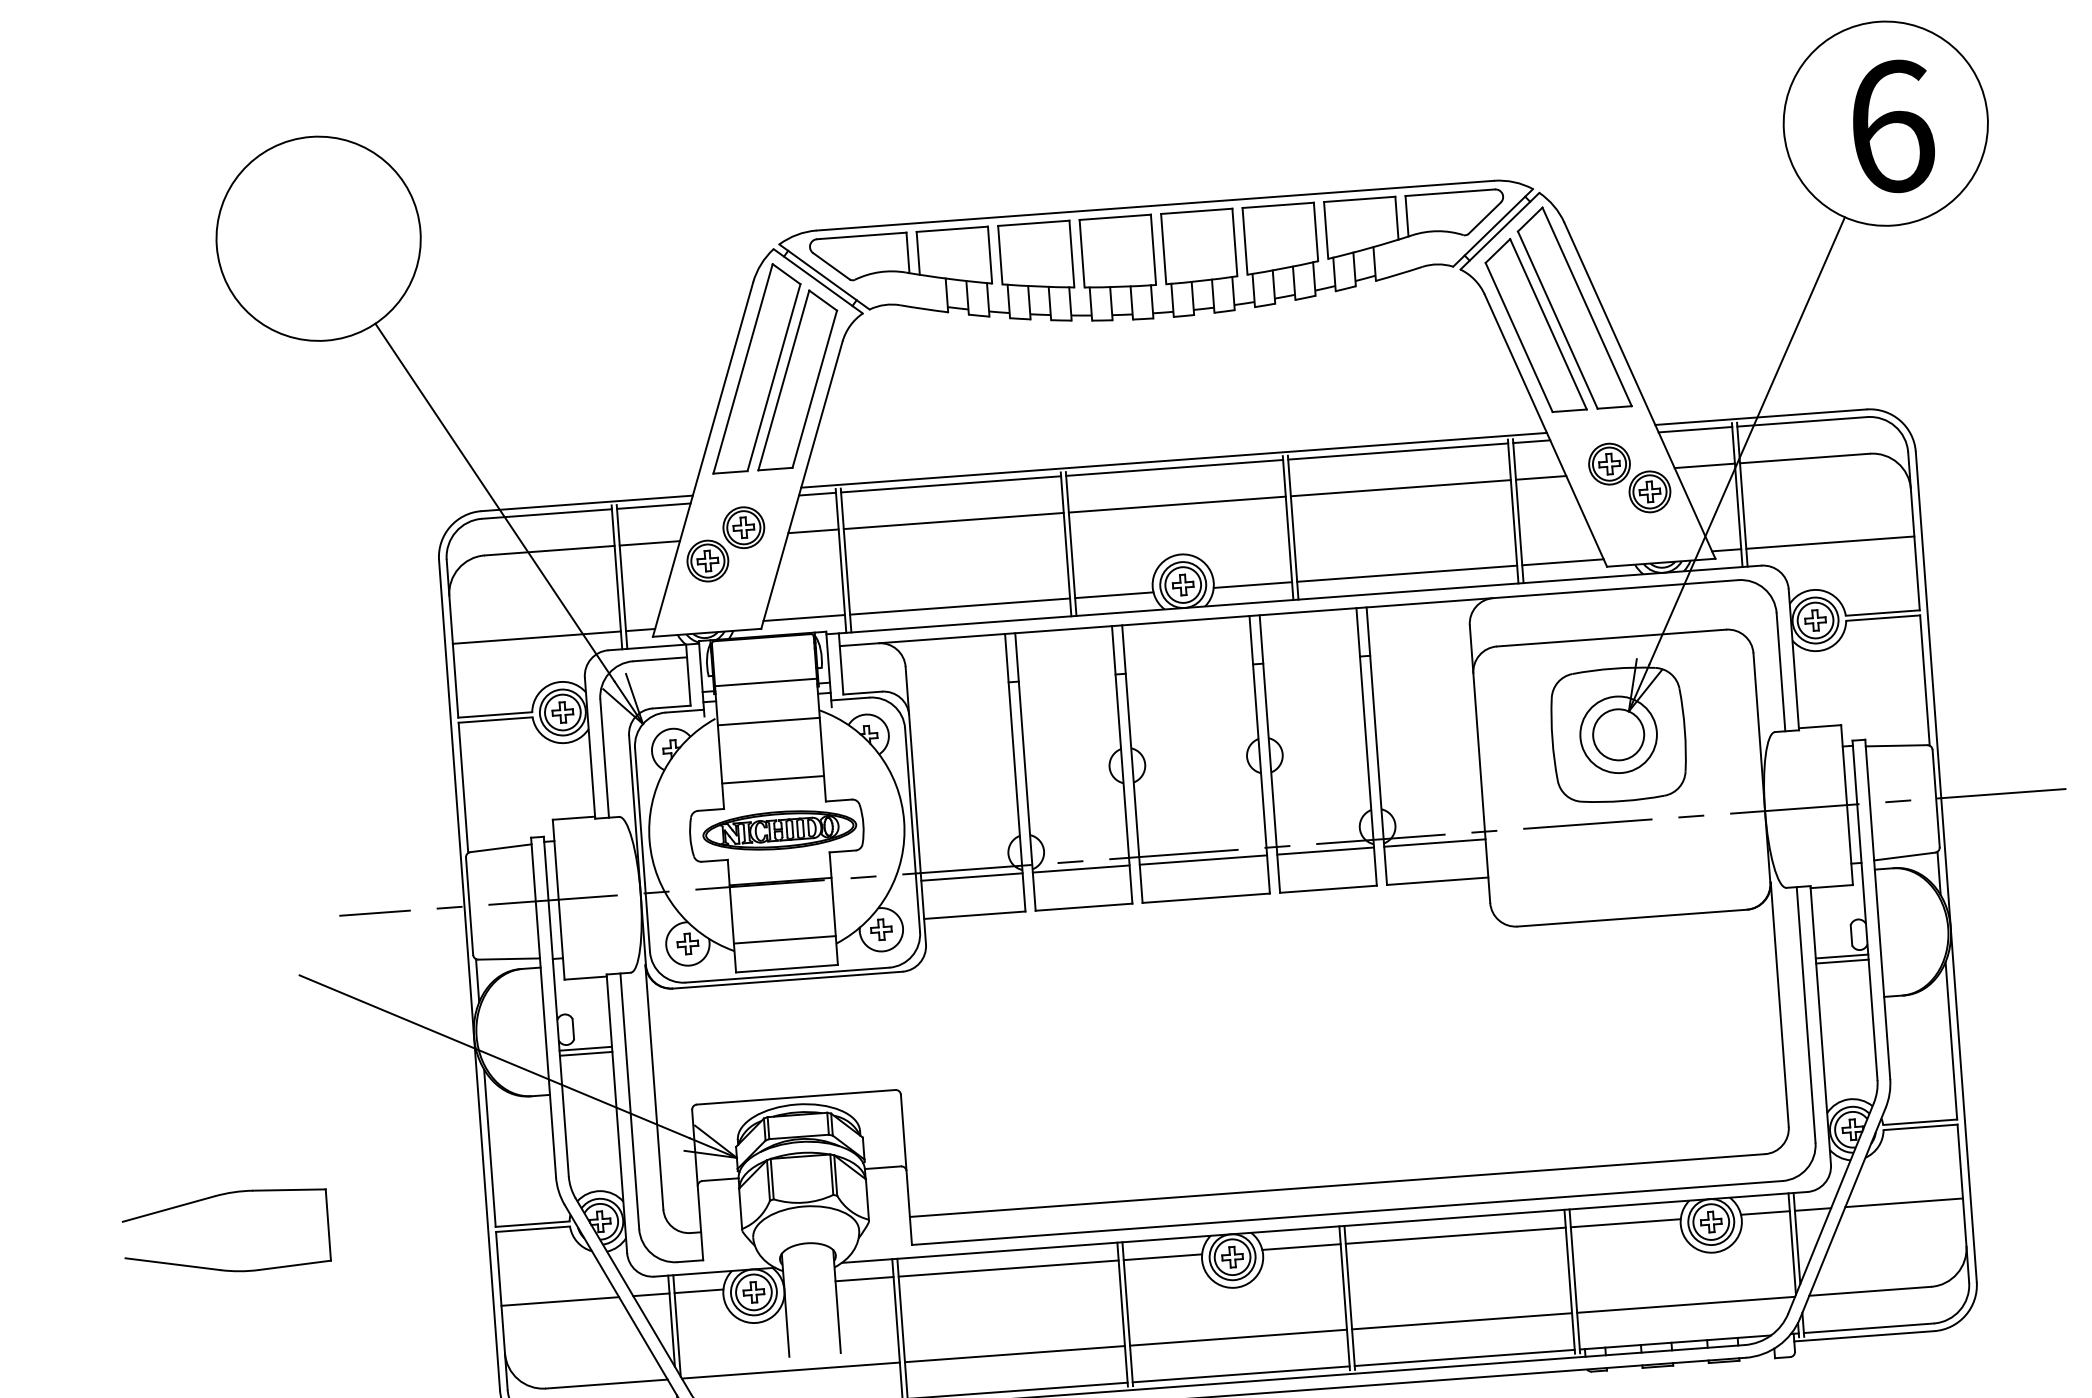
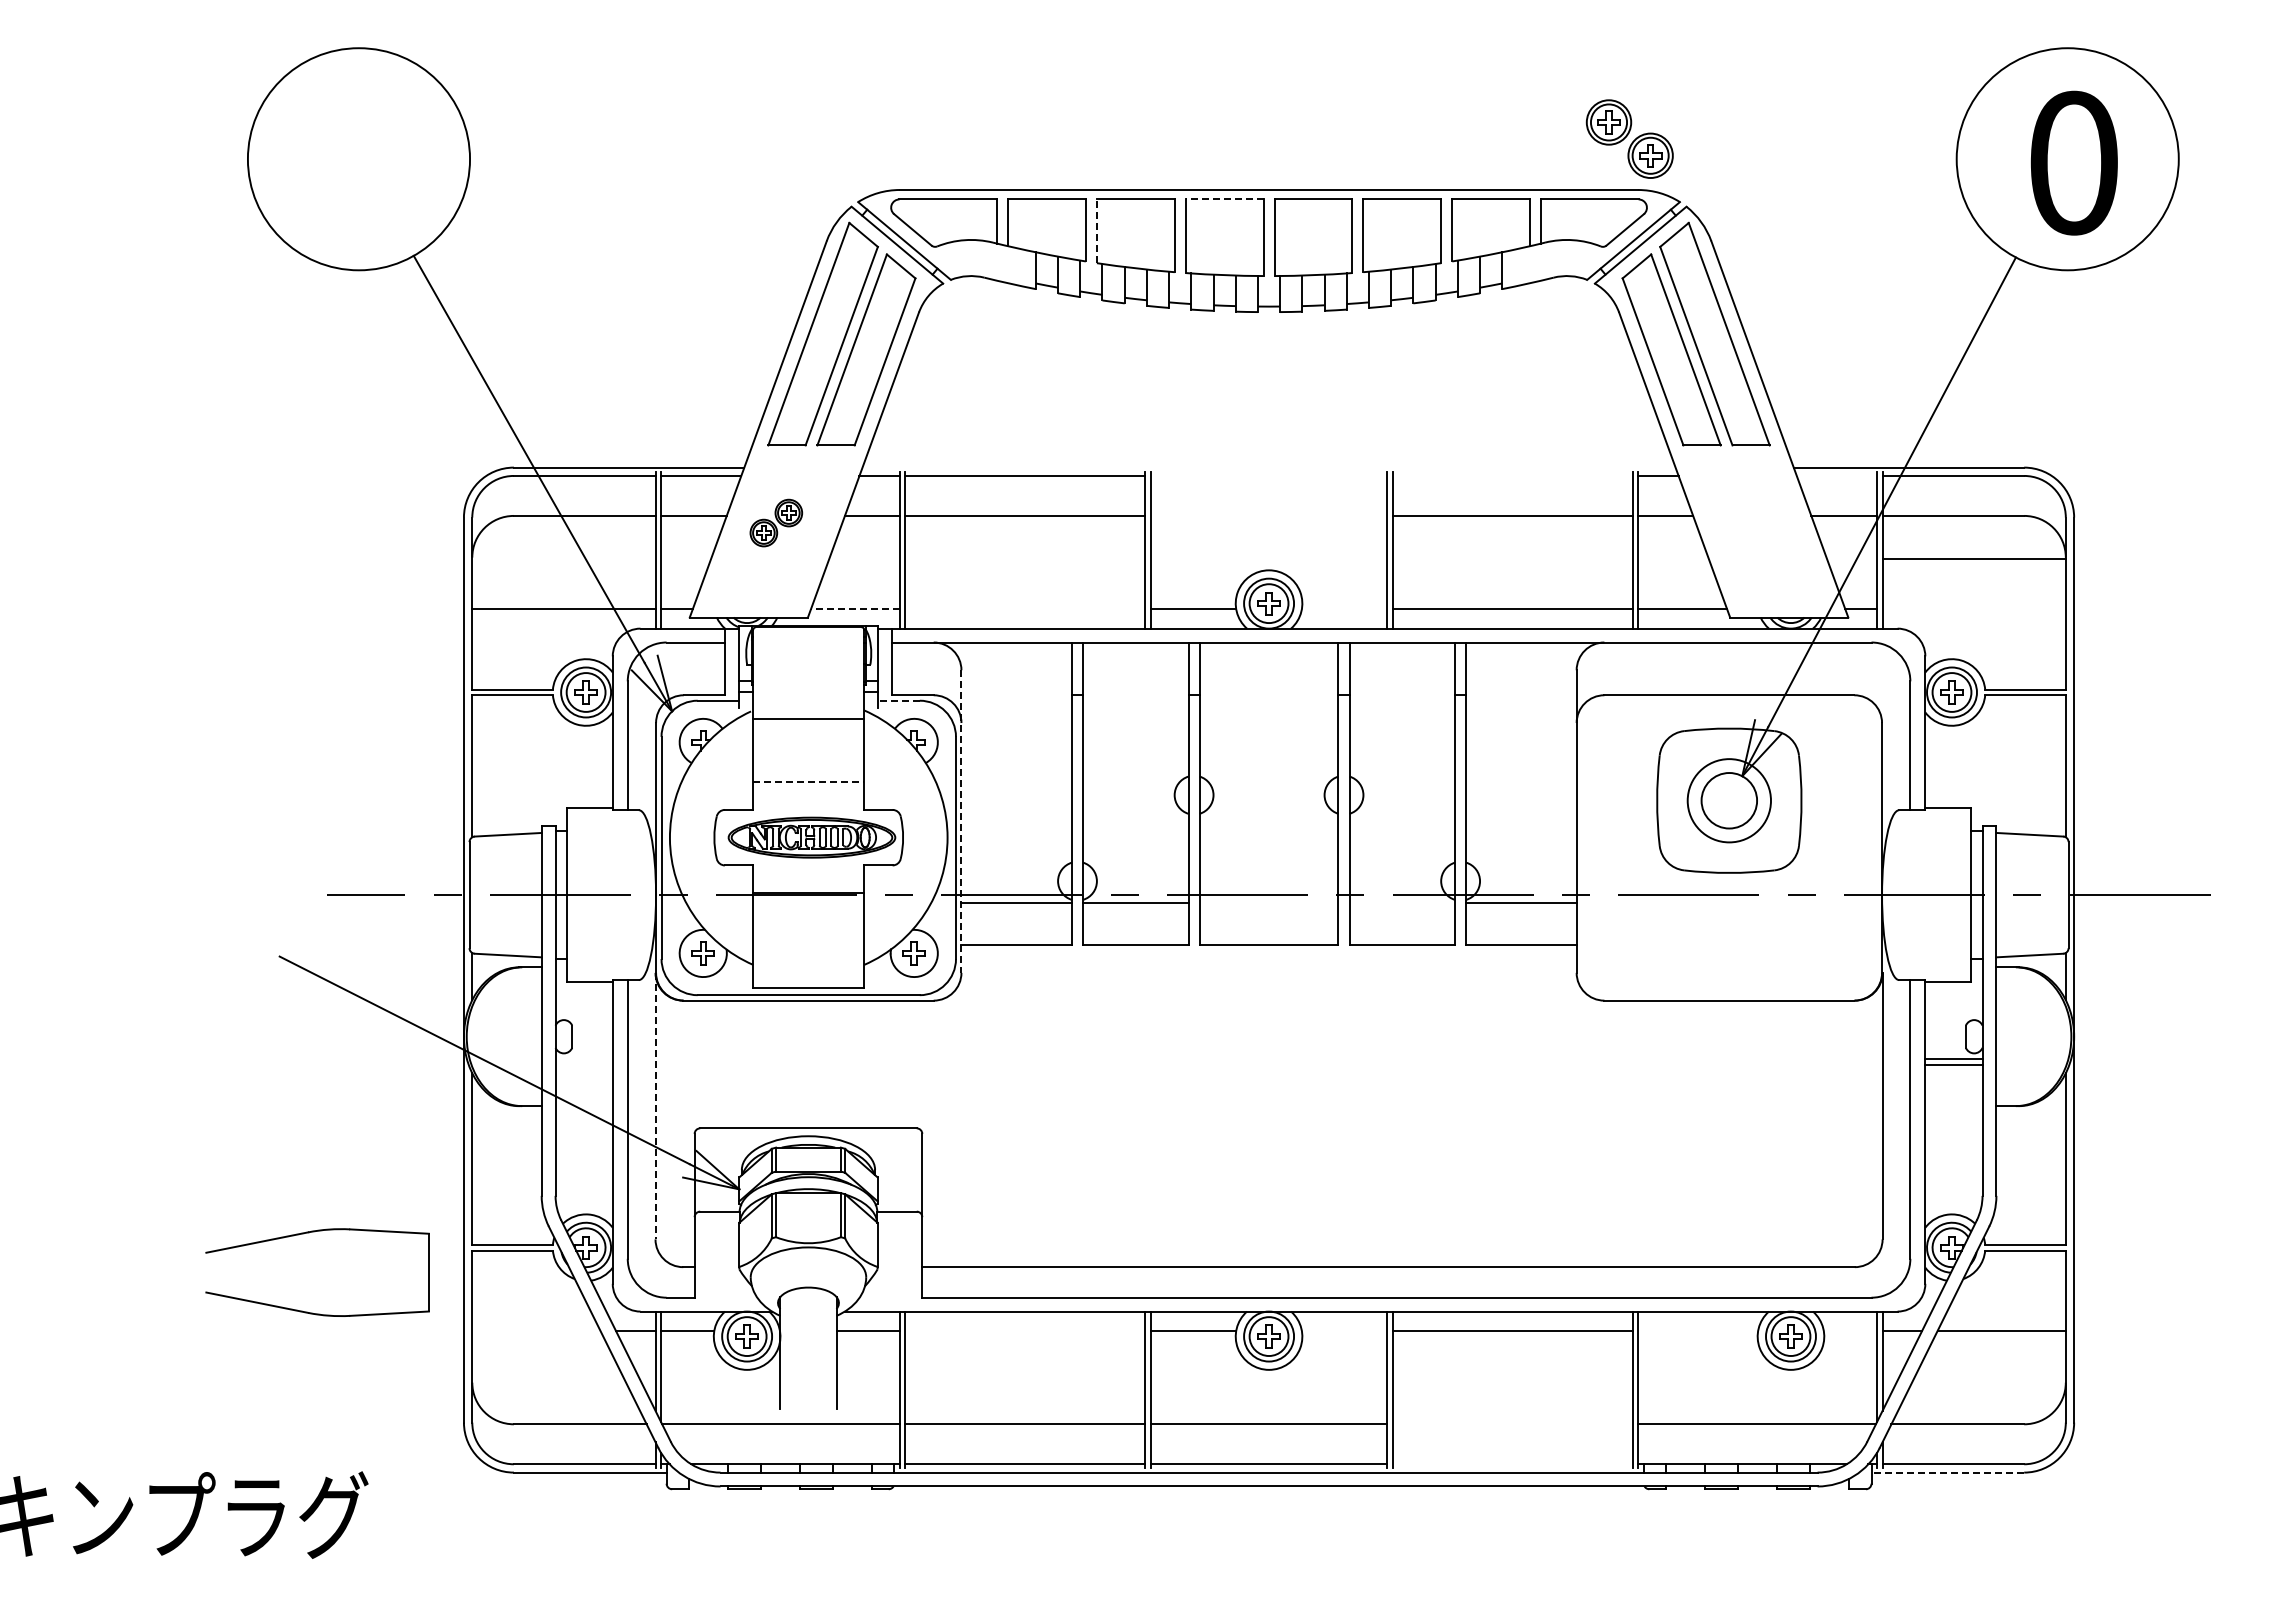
text: (1892, 126) -> (2074, 162), 6 -> 0
line: (1115, 217) -> (1224, 199), solid -> dashed
line: (999, 255) -> (1096, 231), solid -> dashed
line: (1695, 429) -> (1836, 475), removed
line: (1397, 451) -> (1512, 475), removed
line: (1173, 460) -> (1268, 467), removed
line: (1174, 467) -> (1268, 475), removed
part: (1629, 477) -> (1629, 138), moved
line: (1176, 504) -> (1268, 515), removed
line: (1829, 542) -> (1973, 559), moved
part: (726, 543) -> (776, 522), size x0.6
line: (1252, 585) -> (1344, 609), removed
line: (960, 606) -> (1025, 609), removed
line: (803, 618) -> (854, 609), solid -> dashed
line: (765, 682) -> (808, 676), removed
line: (849, 698) -> (898, 700), solid -> dashed
line: (772, 780) -> (808, 782), solid -> dashed
line: (915, 806) -> (961, 822), solid -> dashed
line: (1325, 851) -> (1402, 903), removed
line: (1202, 860) -> (1268, 903), removed
line: (784, 939) -> (808, 956), removed
line: (585, 1048) -> (583, 1058), removed
line: (585, 1053) -> (583, 1064), removed
line: (654, 1087) -> (655, 1106), solid -> dashed
part: (216, 1197) -> (309, 1233), moved
line: (1765, 1213) -> (1850, 1331), removed
line: (1626, 1223) -> (1698, 1331), removed
line: (1301, 1247) -> (1344, 1331), removed
line: (1008, 1268) -> (1025, 1331), removed
line: (560, 1301) -> (536, 1331), removed
line: (1461, 1321) -> (1512, 1424), removed
line: (1863, 1336) -> (1947, 1472), solid -> dashed
line: (1464, 1358) -> (1512, 1464), removed

